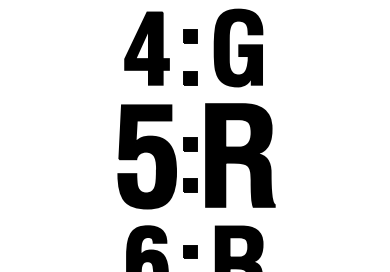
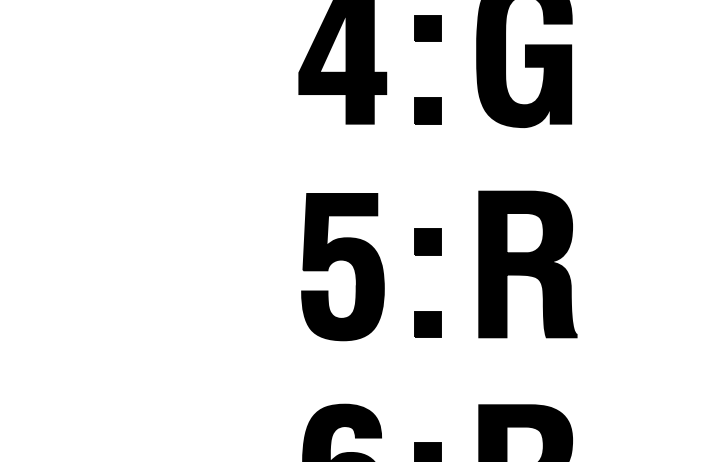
part: (239, 155) -> (526, 264), size x0.71
part: (146, 156) -> (341, 266), size x0.71

